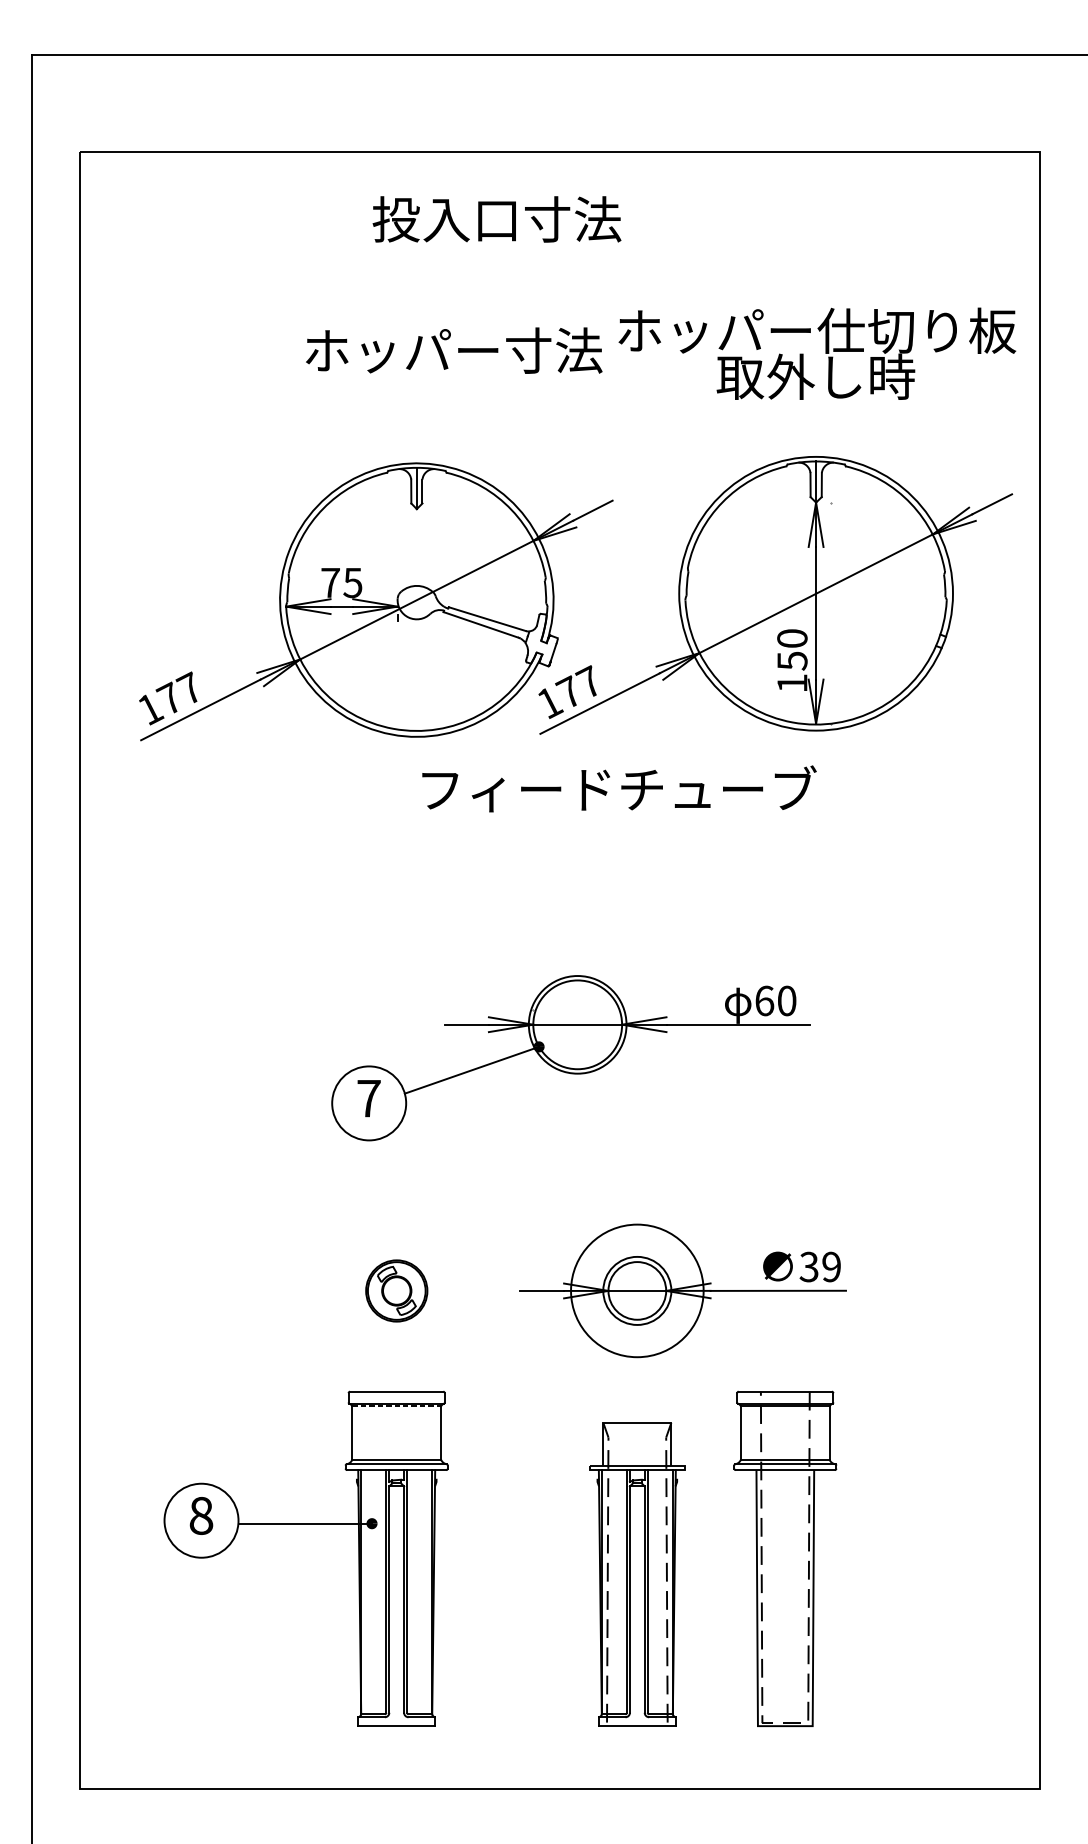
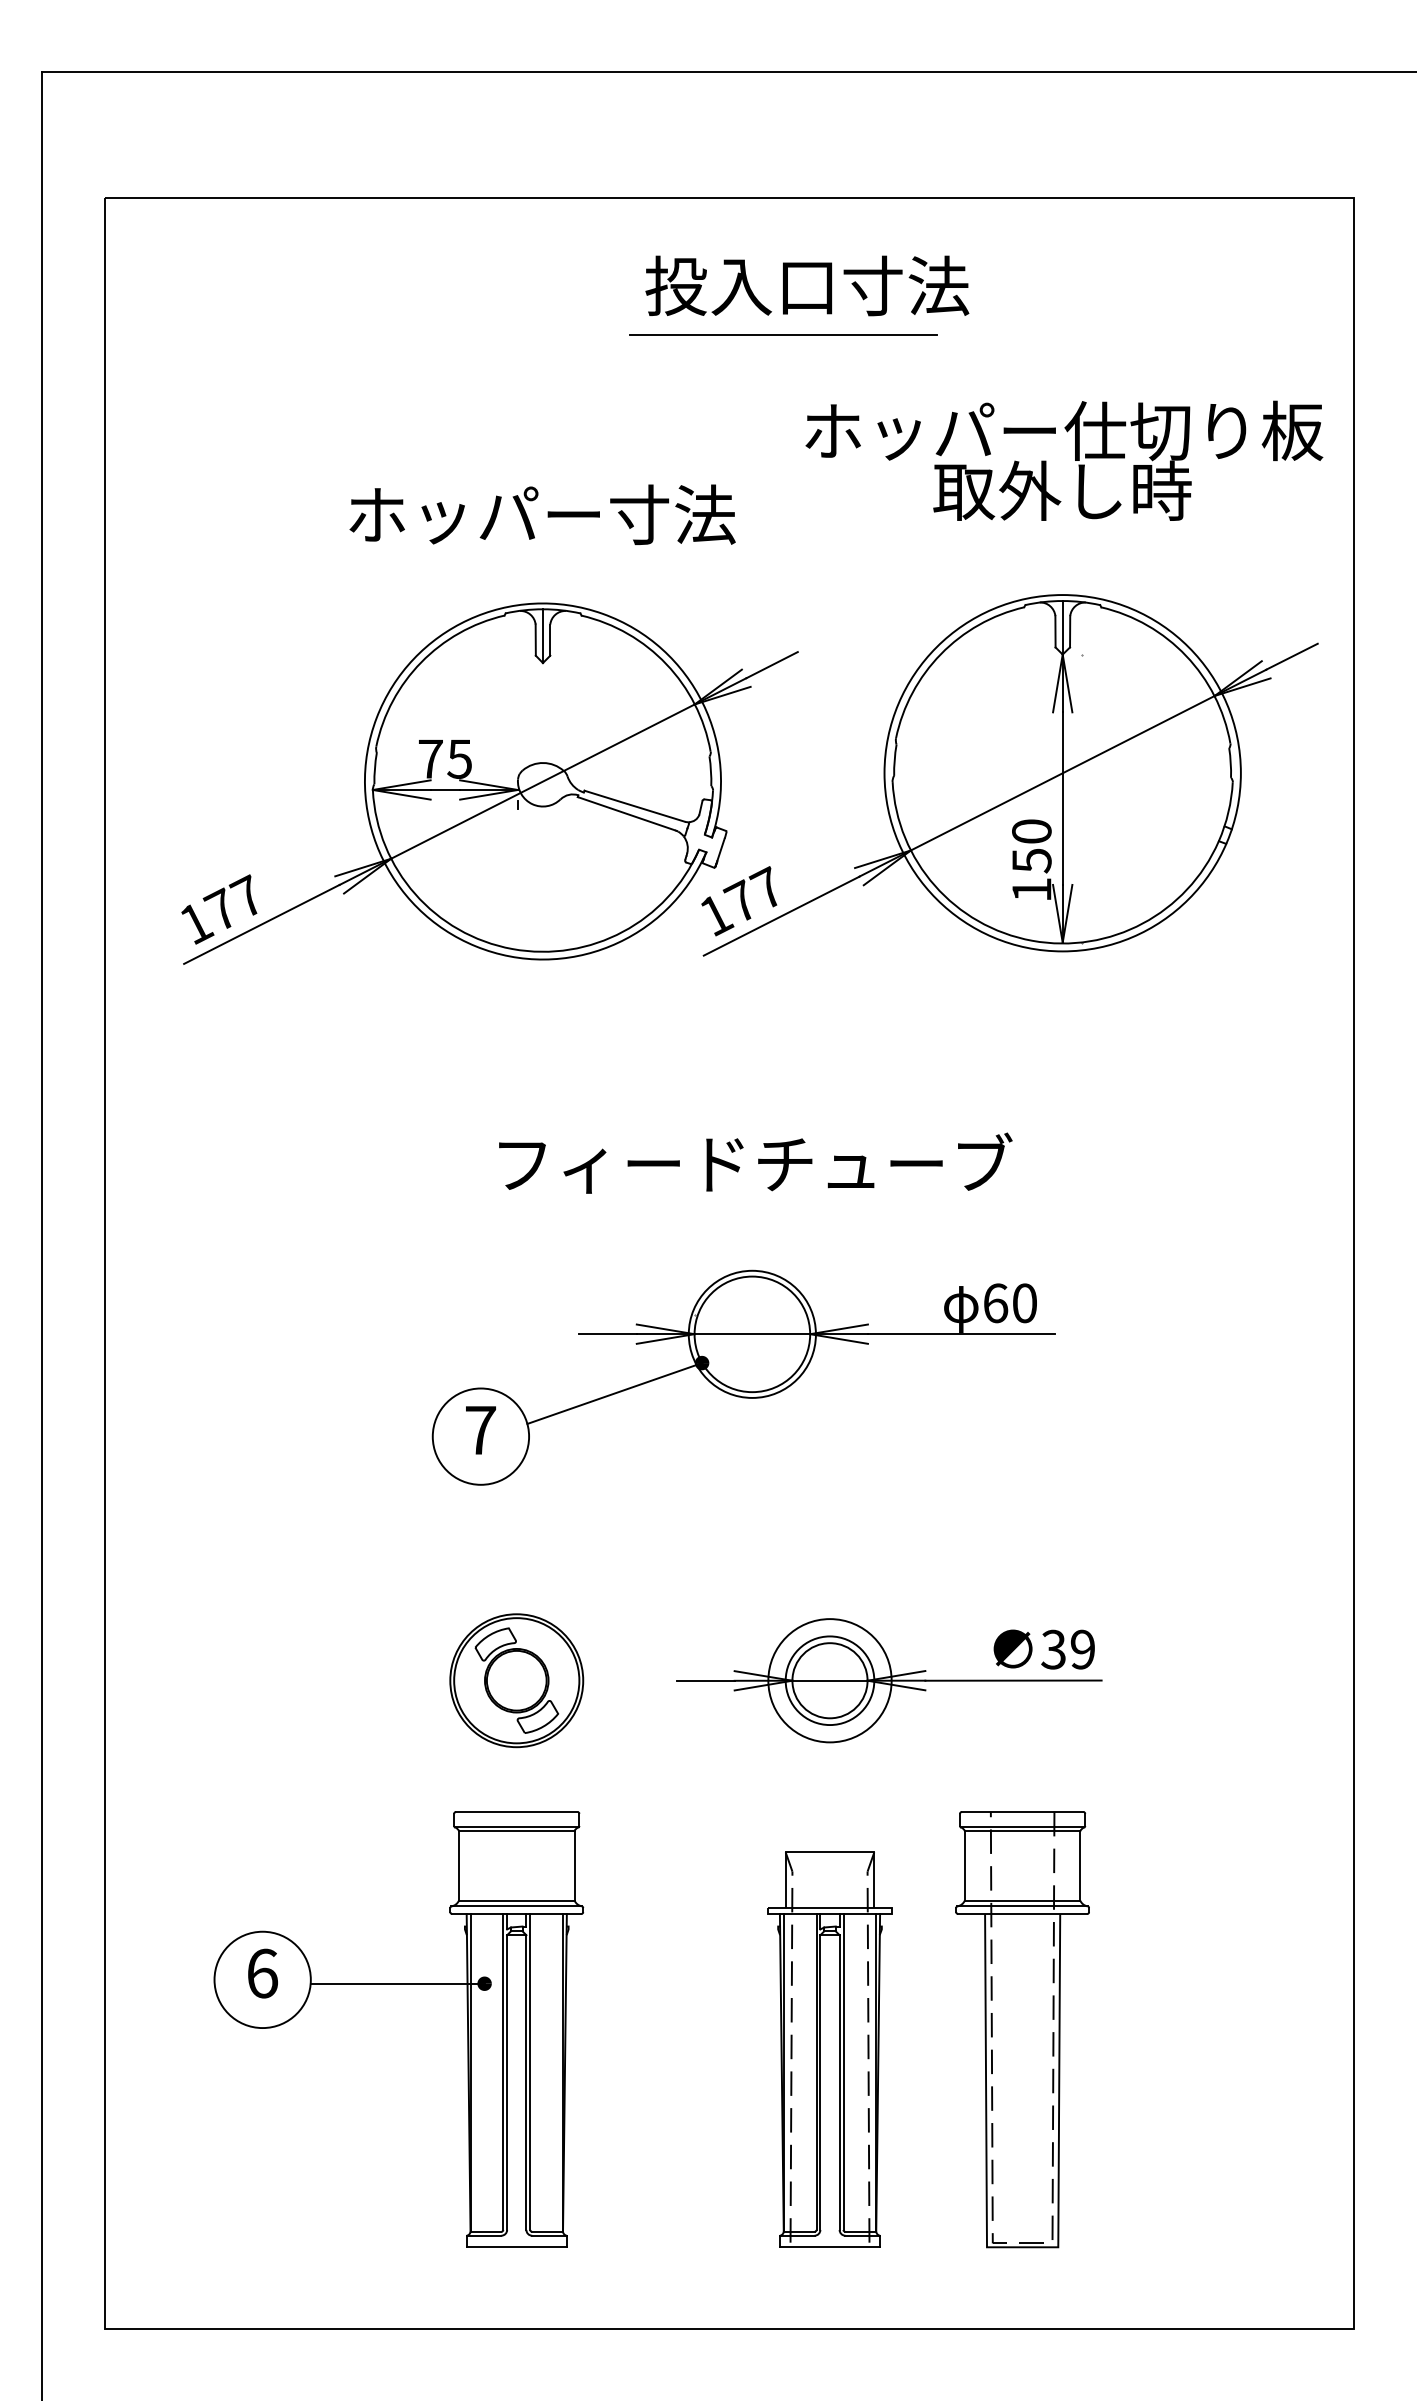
text: (497, 219) -> (807, 285), moved
line: (601, 256) -> (783, 334), added
text: (454, 350) -> (542, 514), moved
text: (619, 788) -> (755, 1162), moved
part: (396, 1290) -> (516, 1680), size x1.67
circle: (636, 1290) -> (829, 1680), size x0.71
line: (396, 1406) -> (516, 1831), dashed -> solid
text: (201, 1515) -> (262, 1973), 8 -> 6

